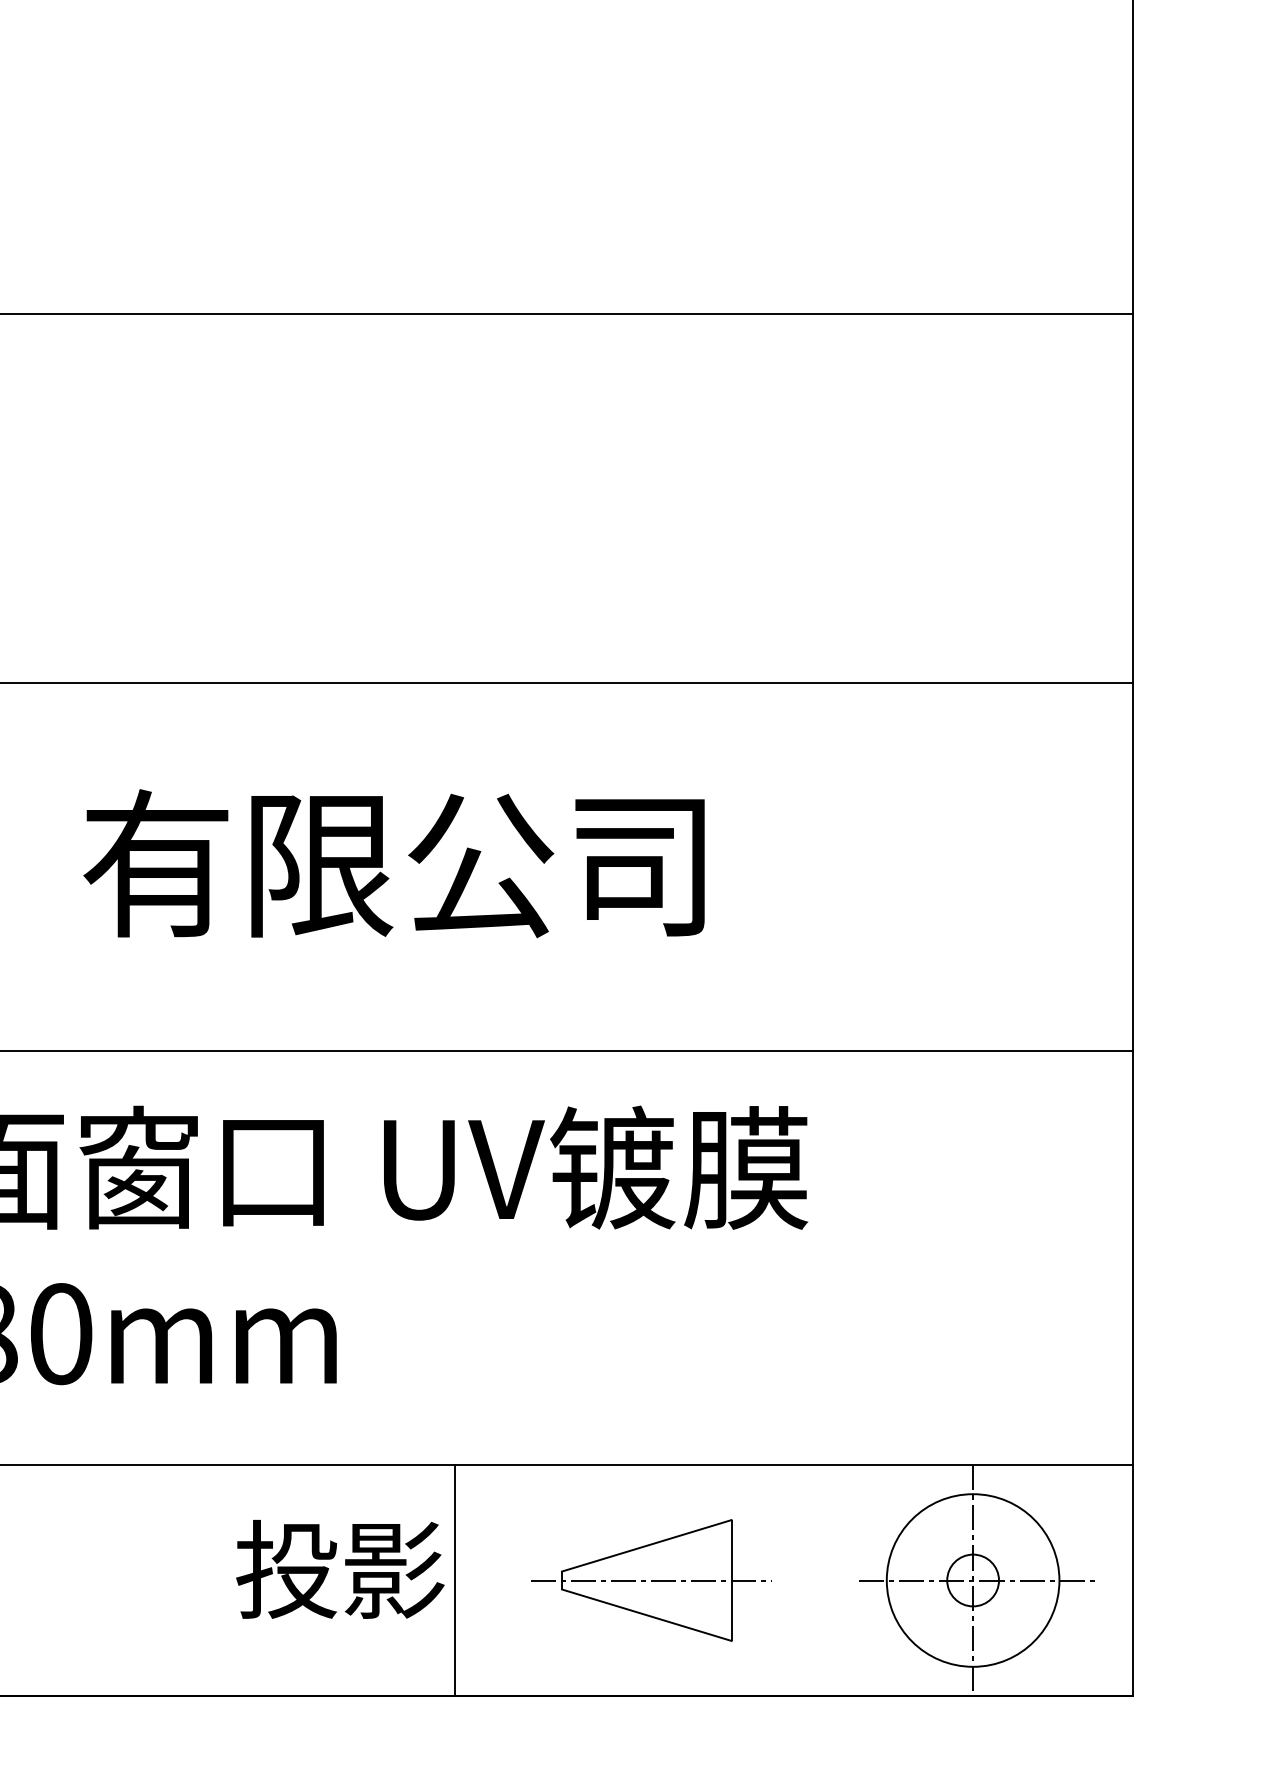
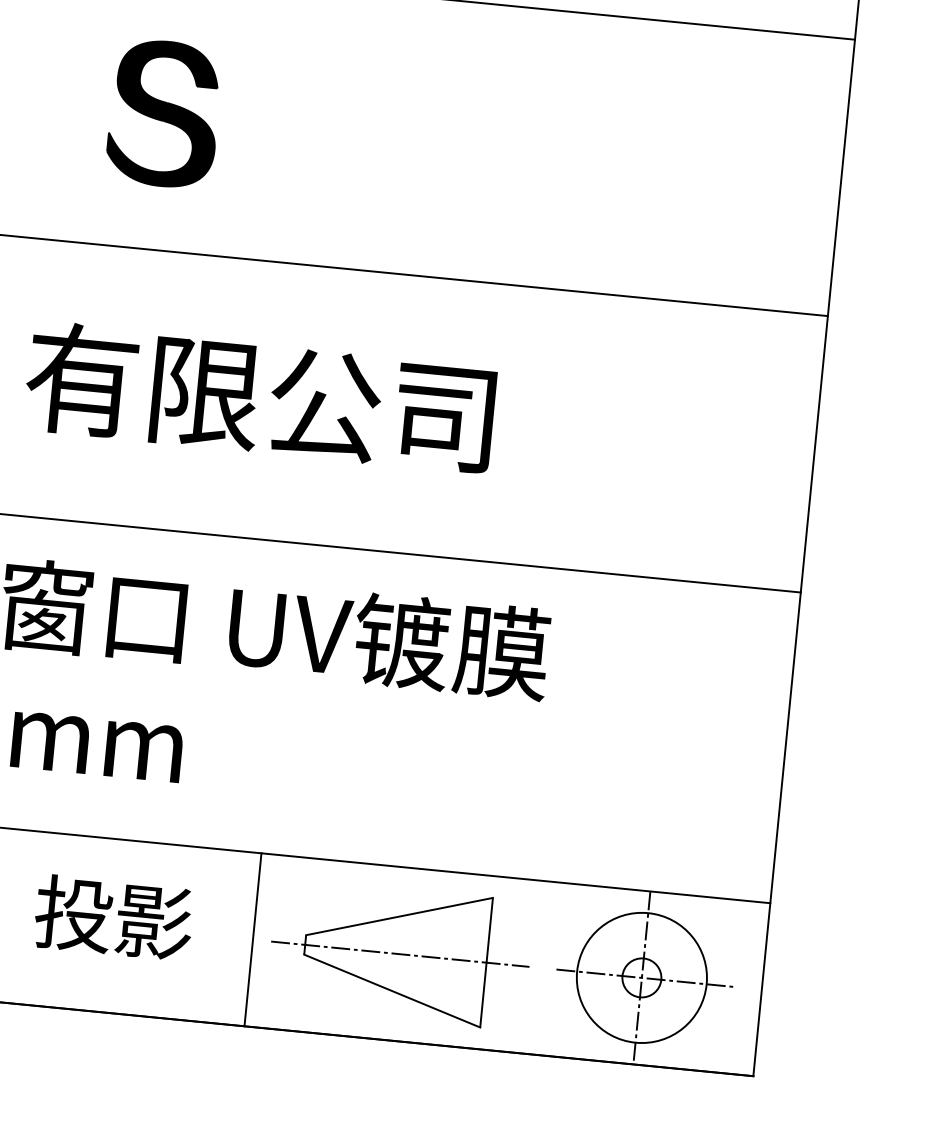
part: (230, 501) -> (164, 113), added
text: (340, 1569) -> (114, 917), moved
part: (650, 1580) -> (399, 954), size x1.43

